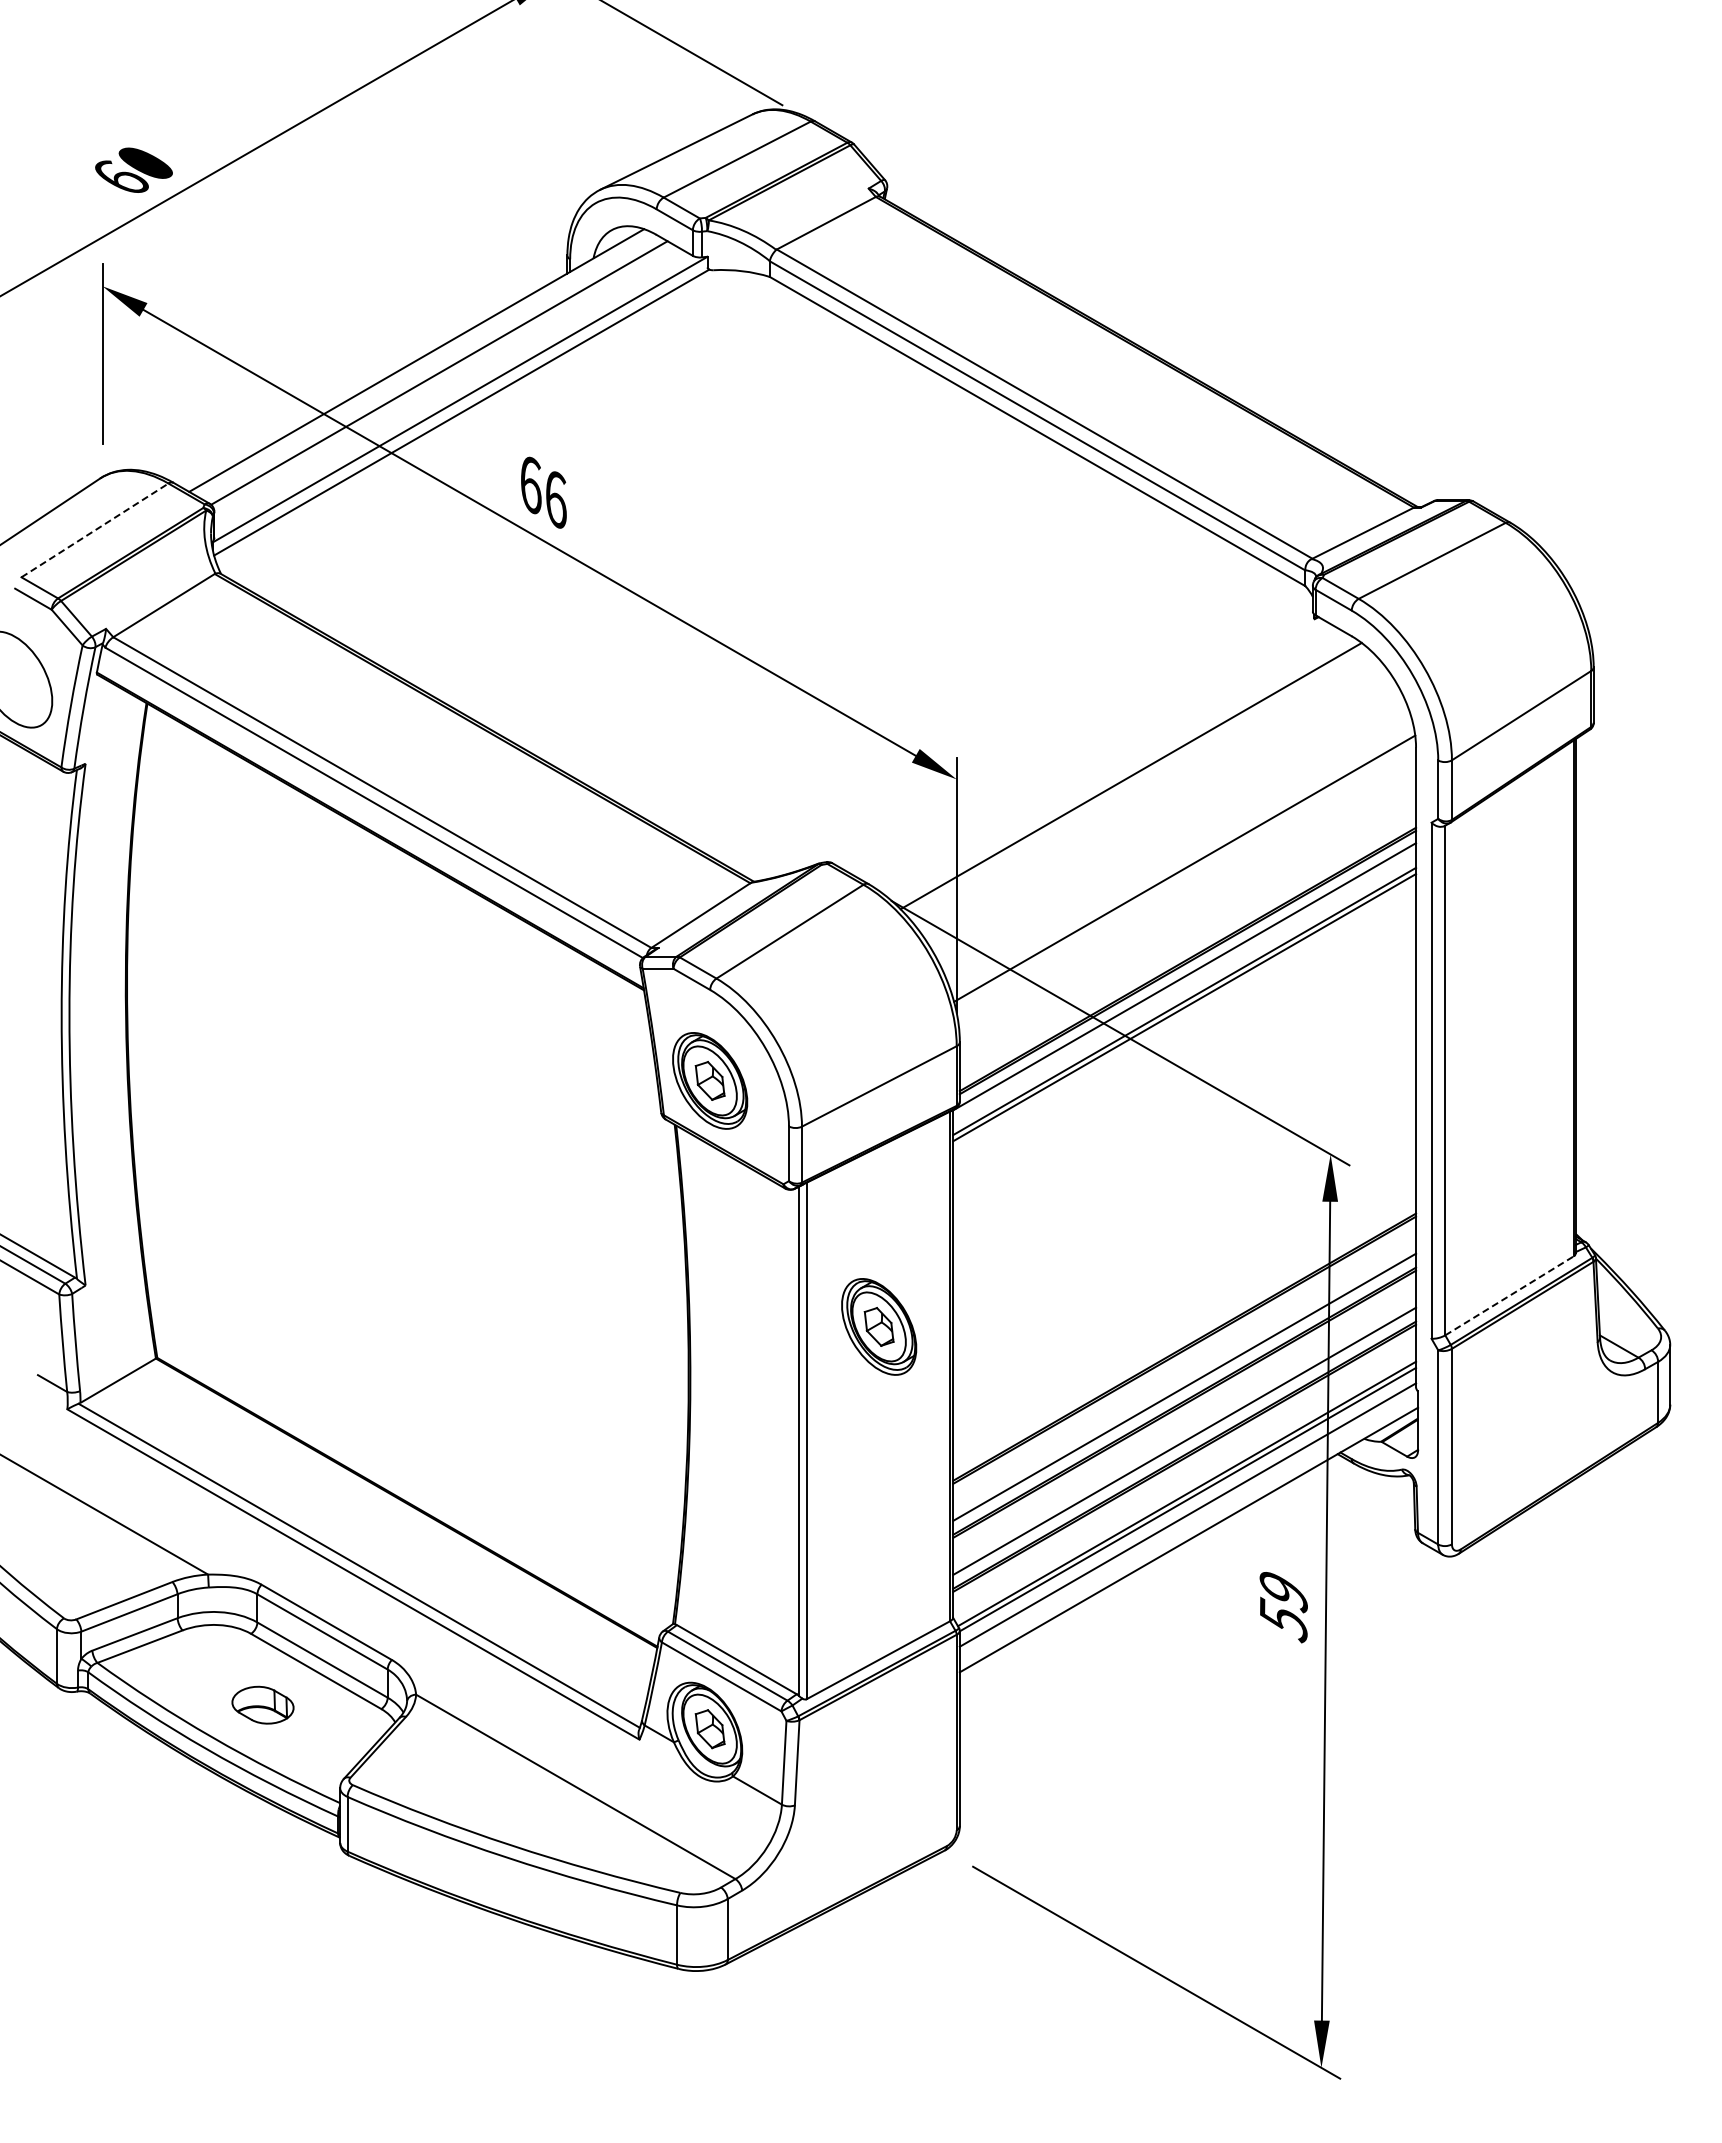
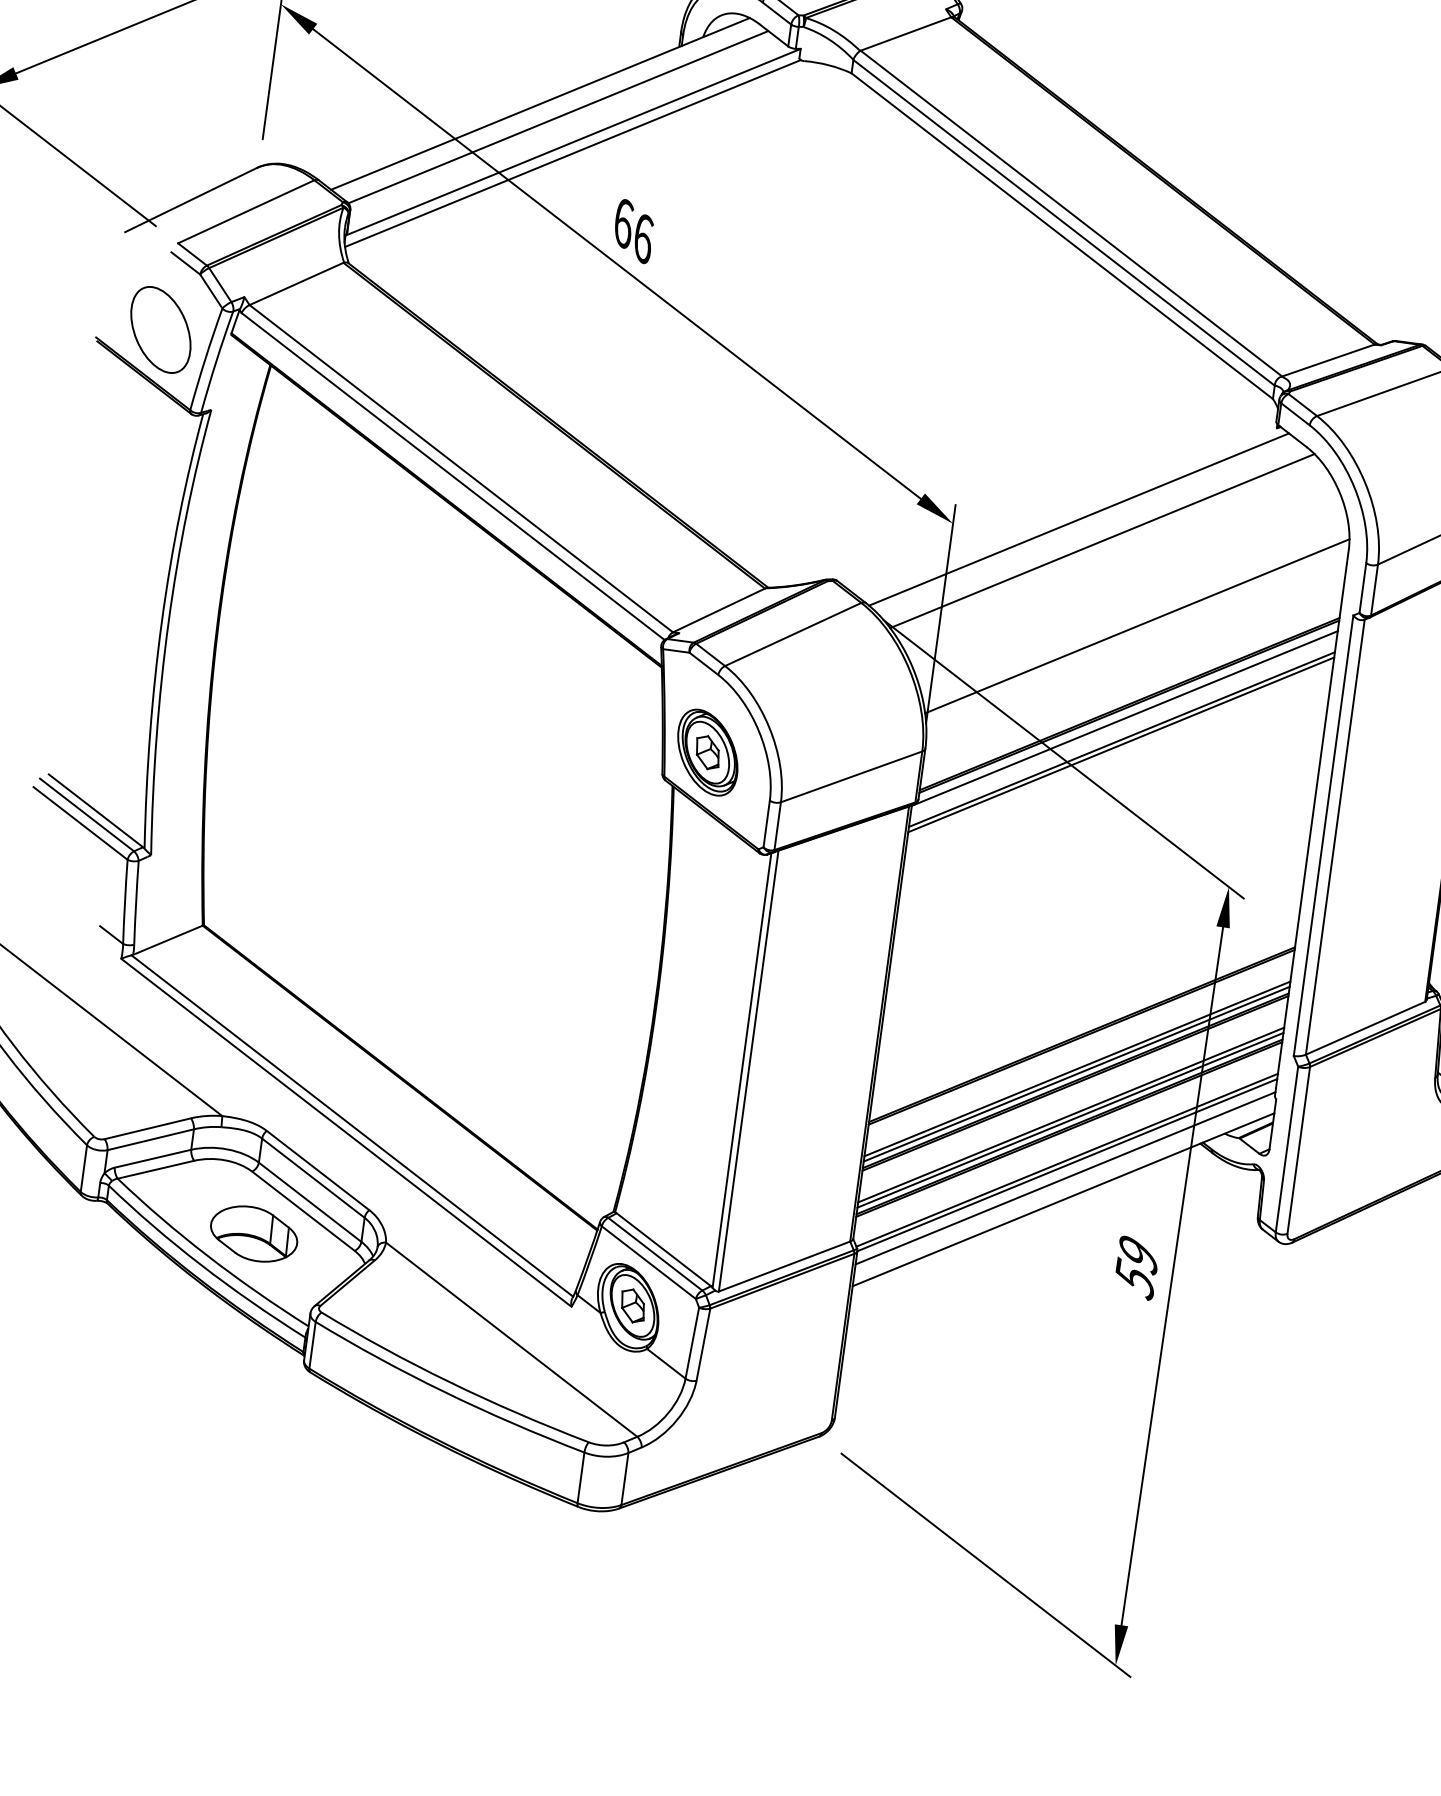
line: (95, 530) -> (246, 211), dashed -> solid
line: (1100, 754) -> (1078, 519), added
line: (1509, 1295) -> (1365, 1028), dashed -> solid
part: (879, 1326) -> (824, 981), removed
line: (1184, 1393) -> (1076, 1074), added
line: (1184, 1447) -> (1070, 1120), added
part: (262, 1704) -> (253, 1233), size x1.67

